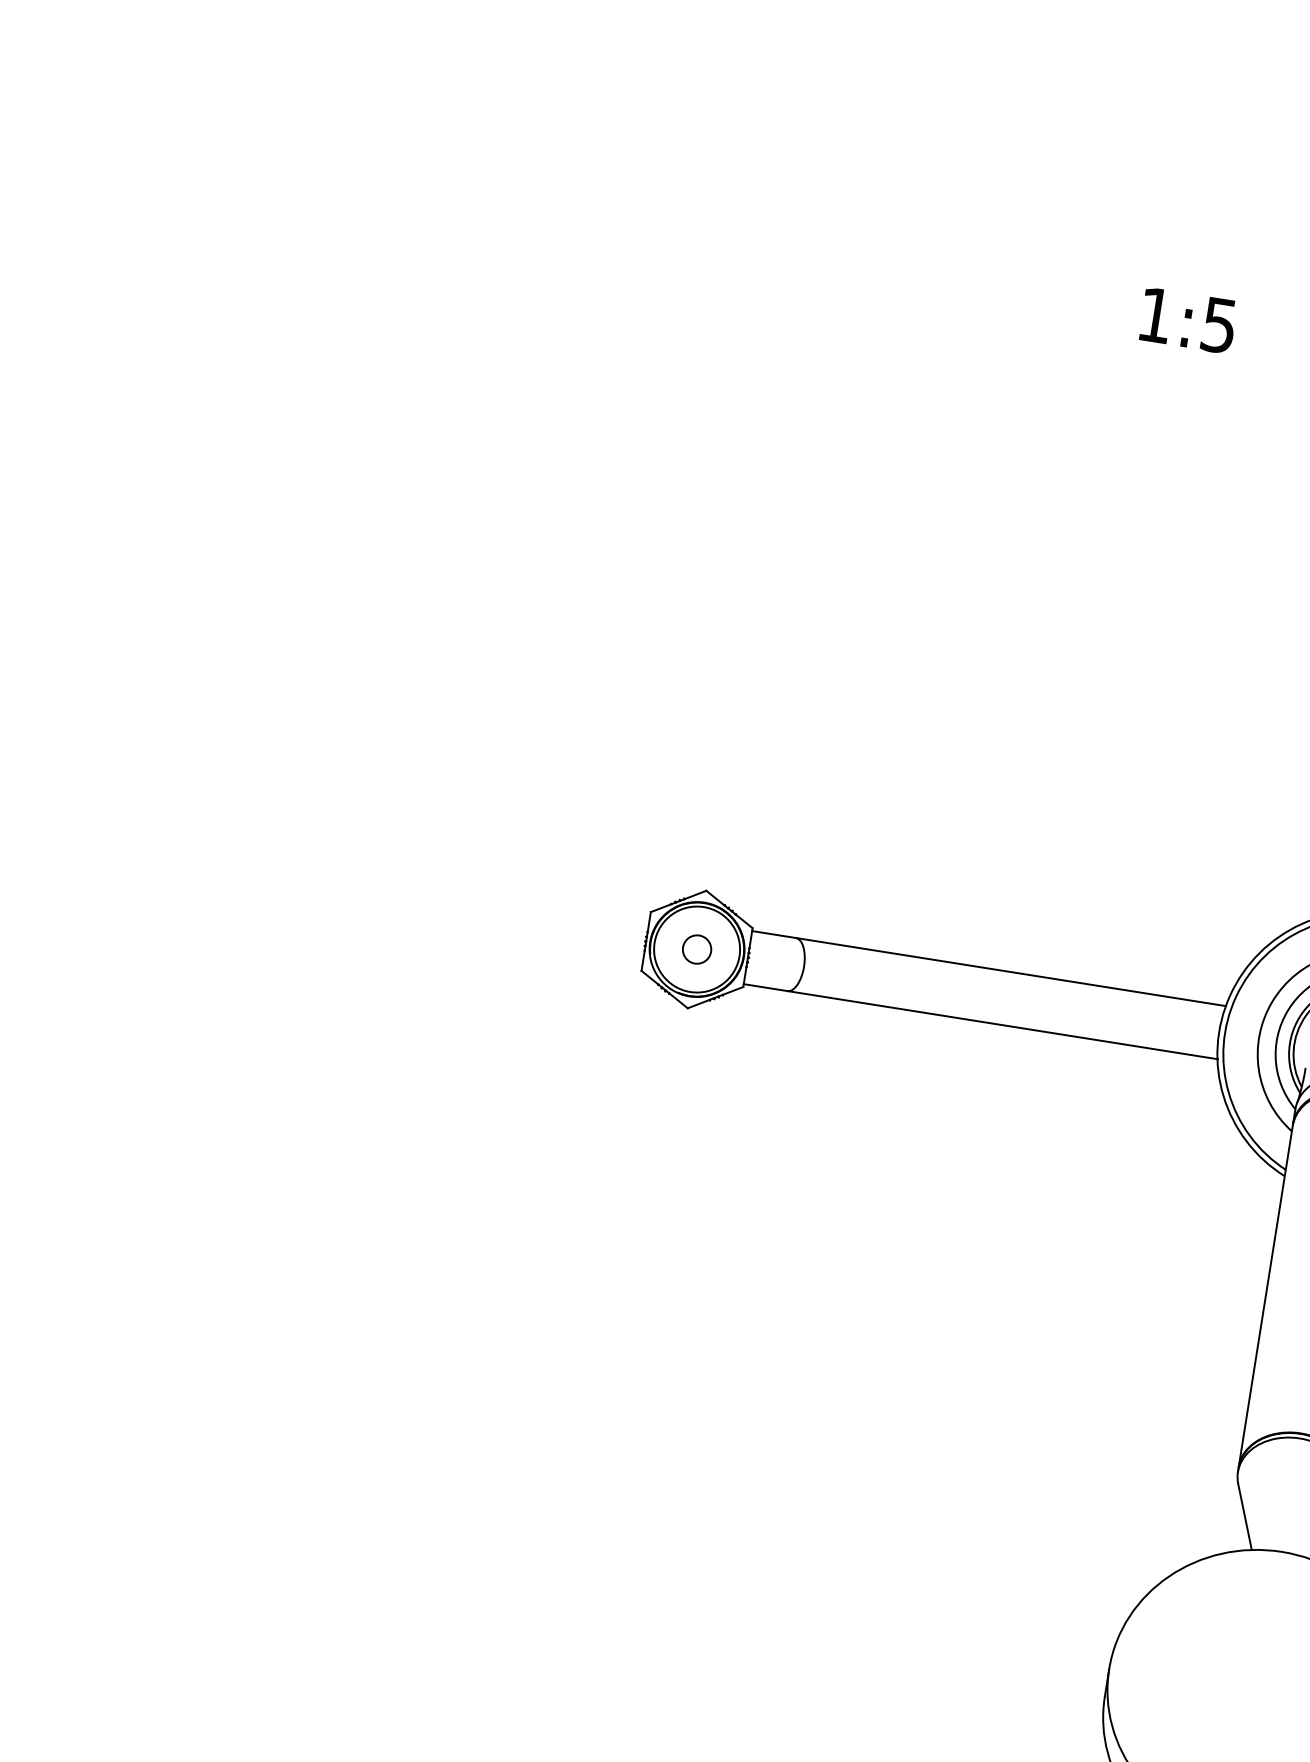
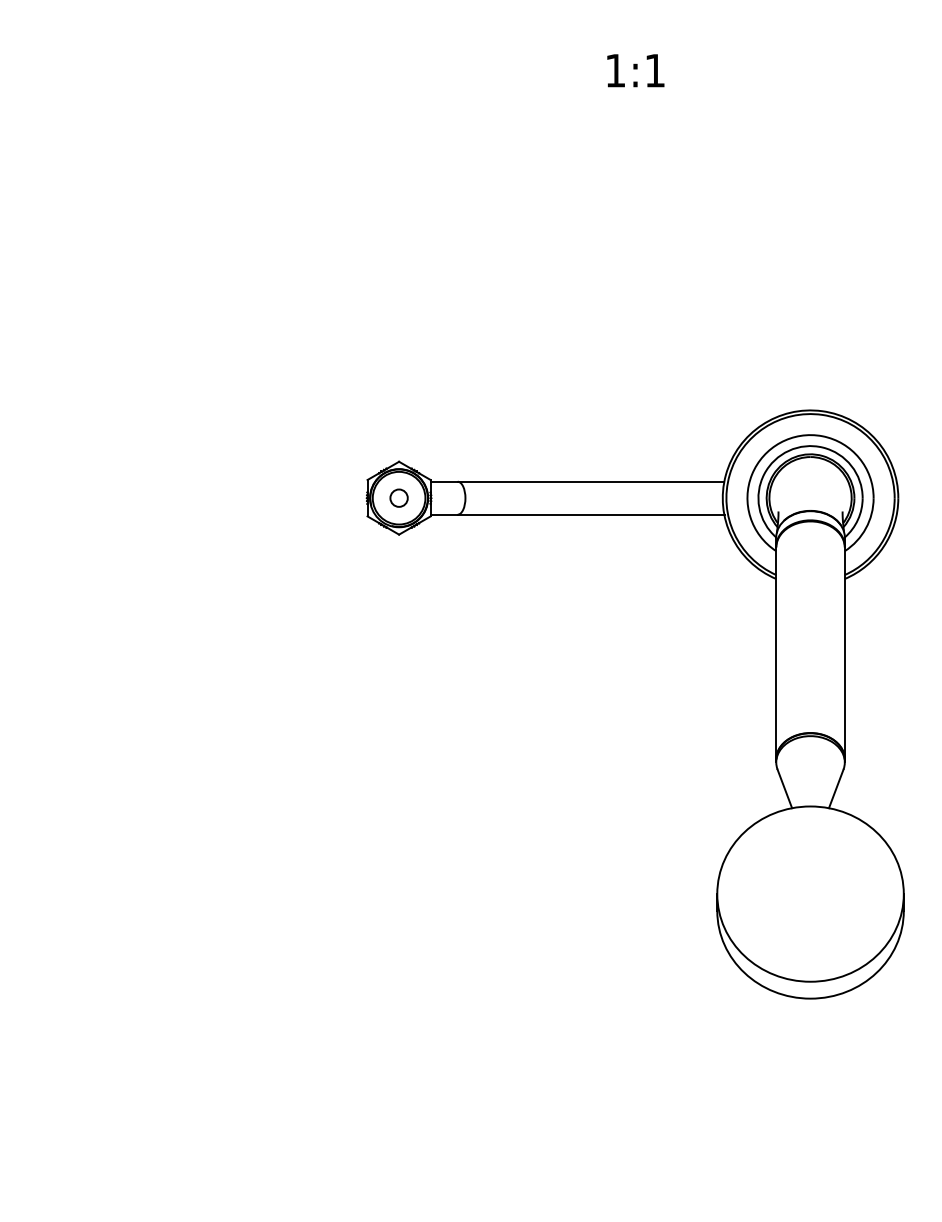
text: (1218, 324) -> (654, 70), 1:5 -> 1:1

